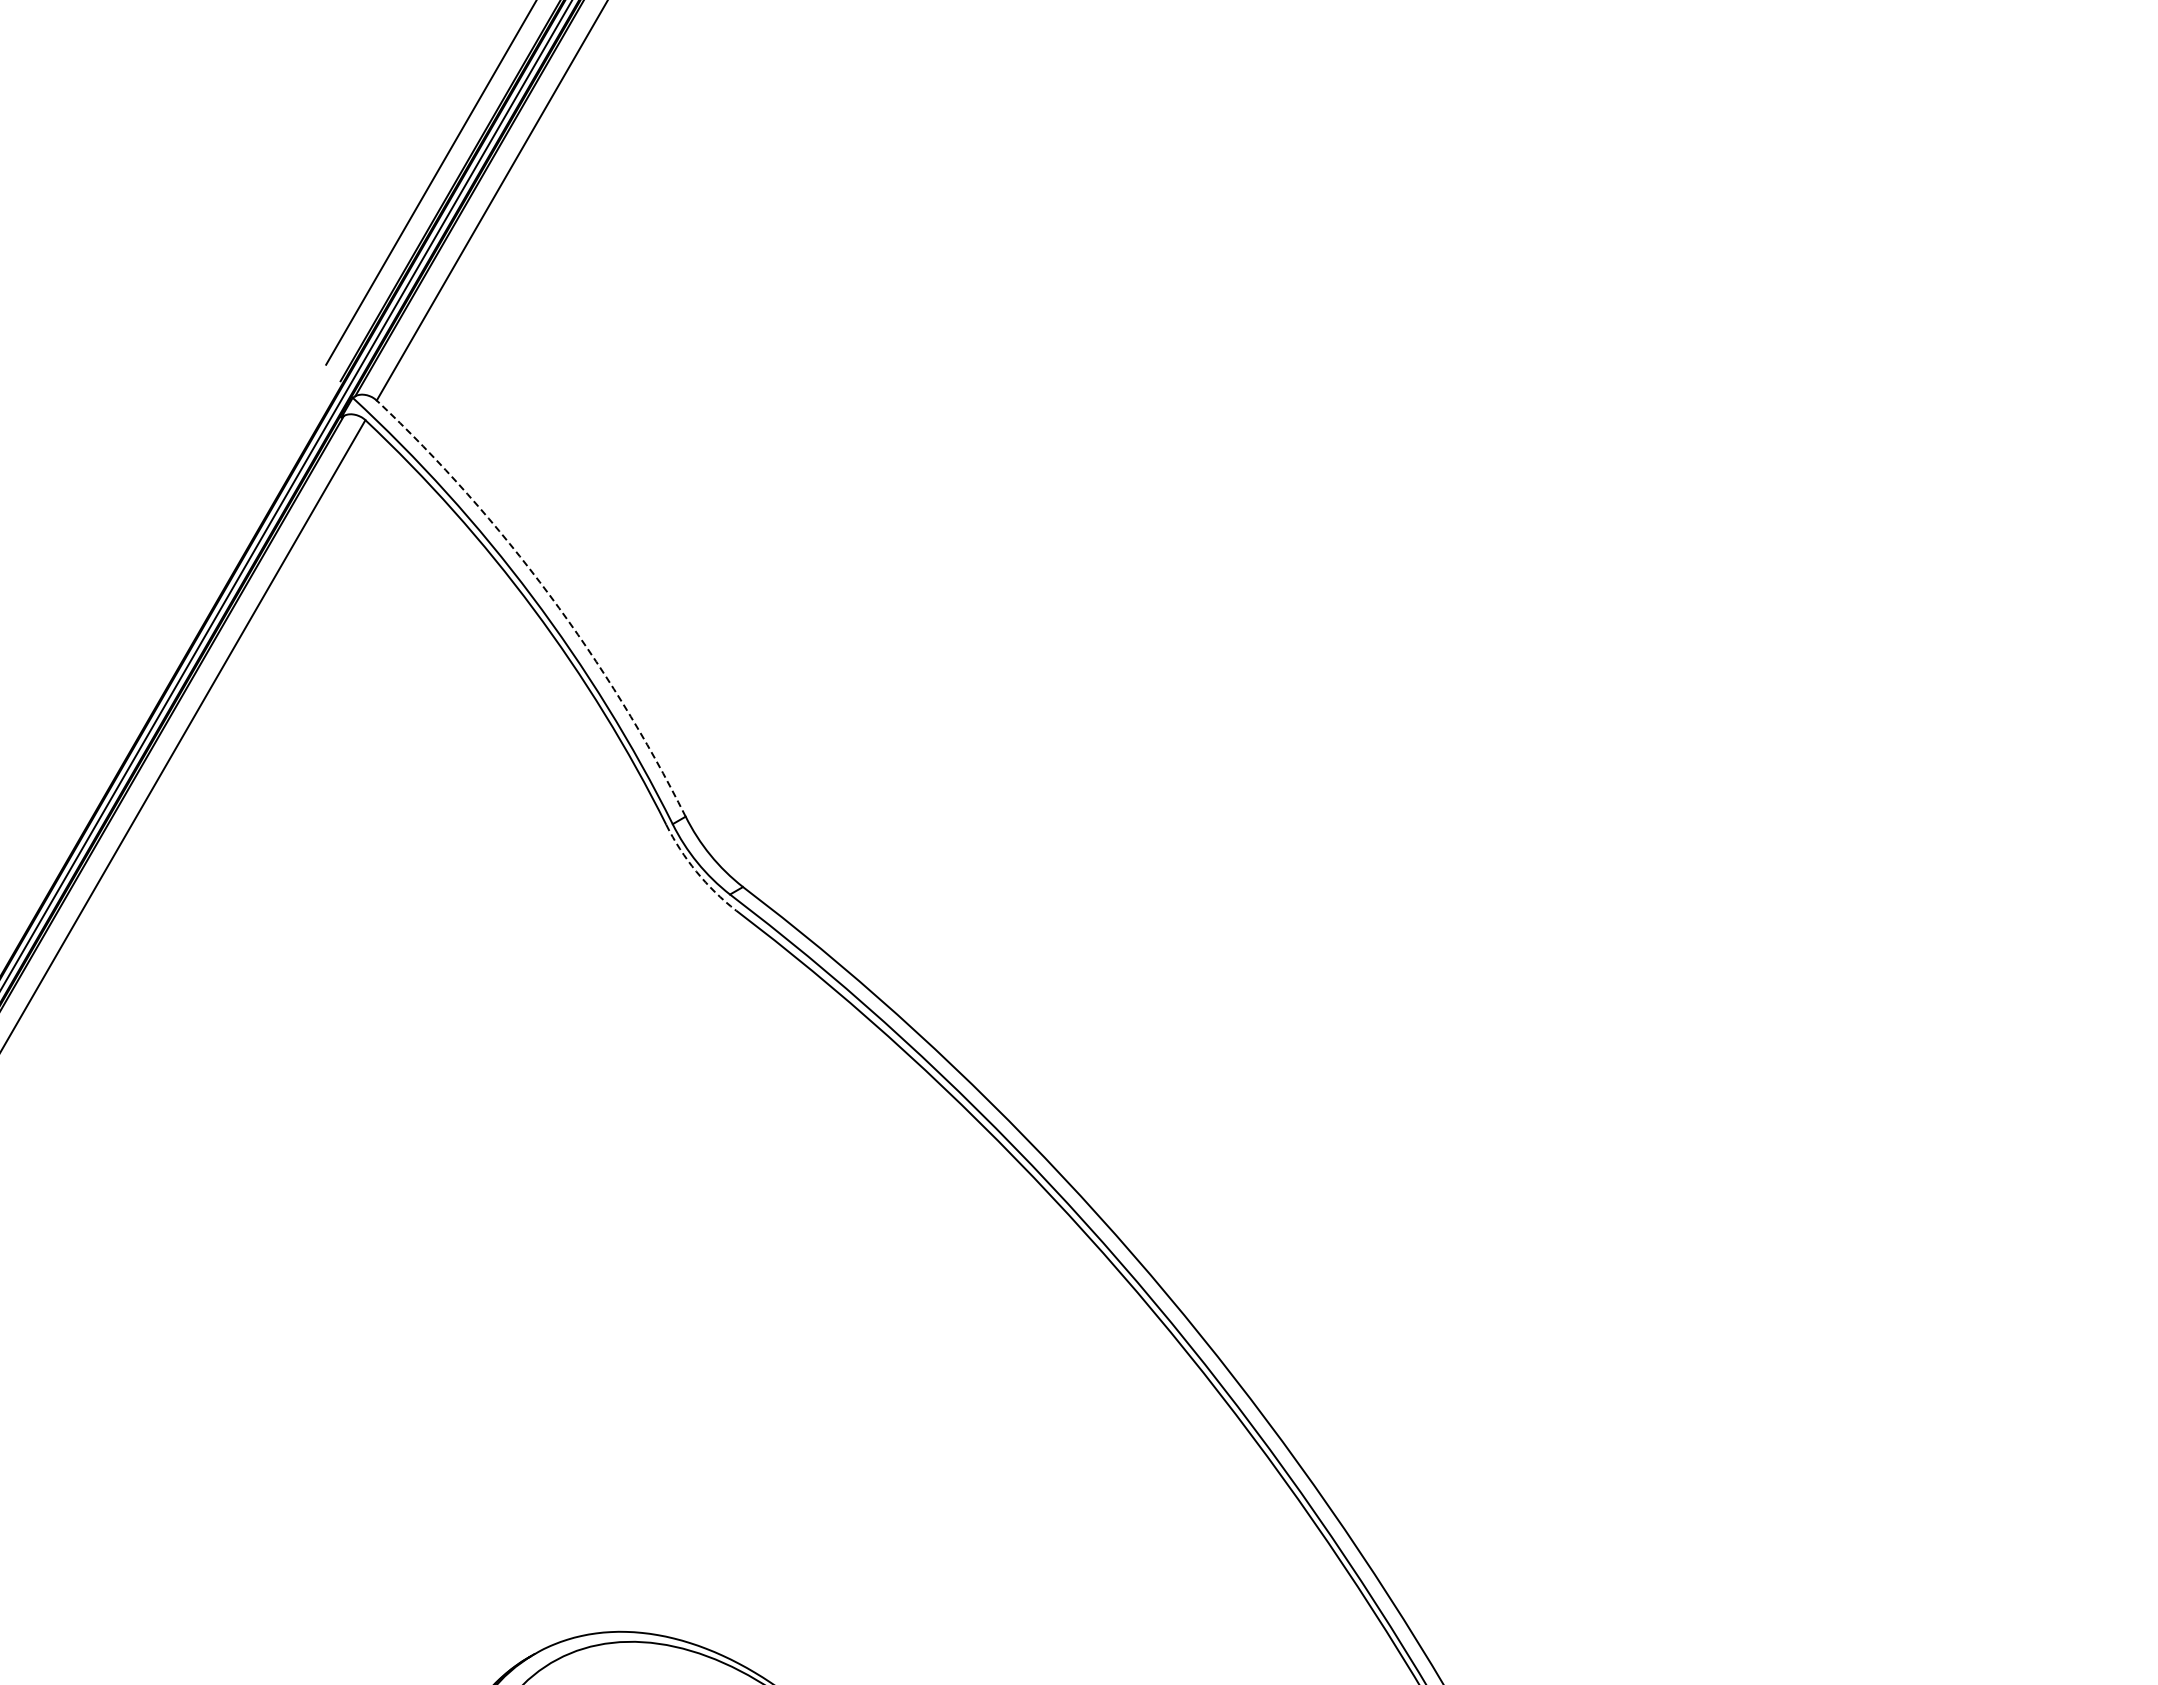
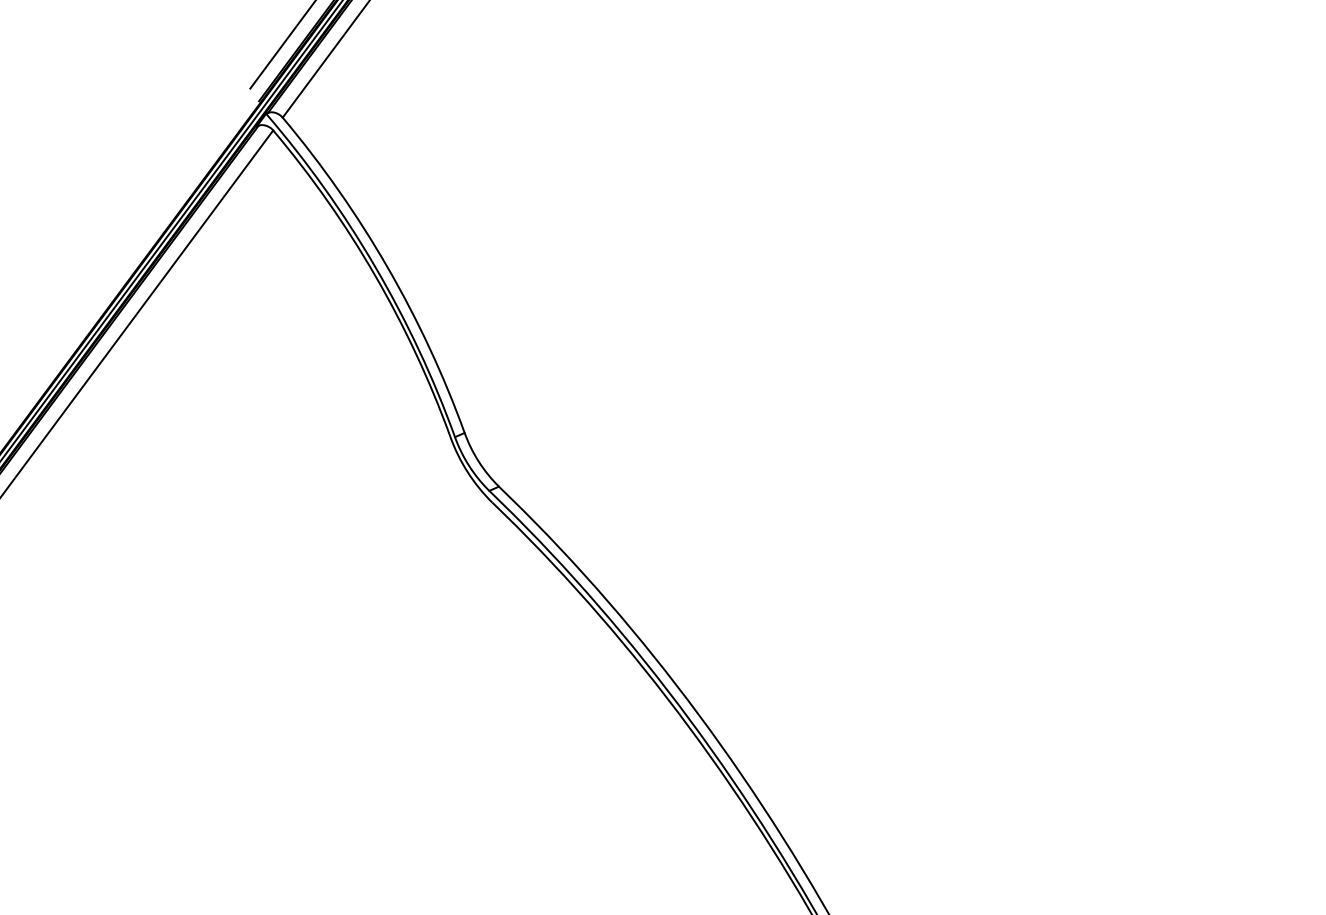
arc: (549, 595) -> (387, 267), dashed -> solid
arc: (696, 871) -> (467, 472), dashed -> solid

